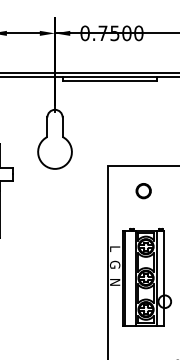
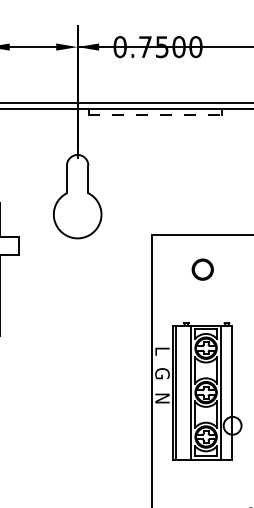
line: (110, 81) -> (155, 114), solid -> dashed

